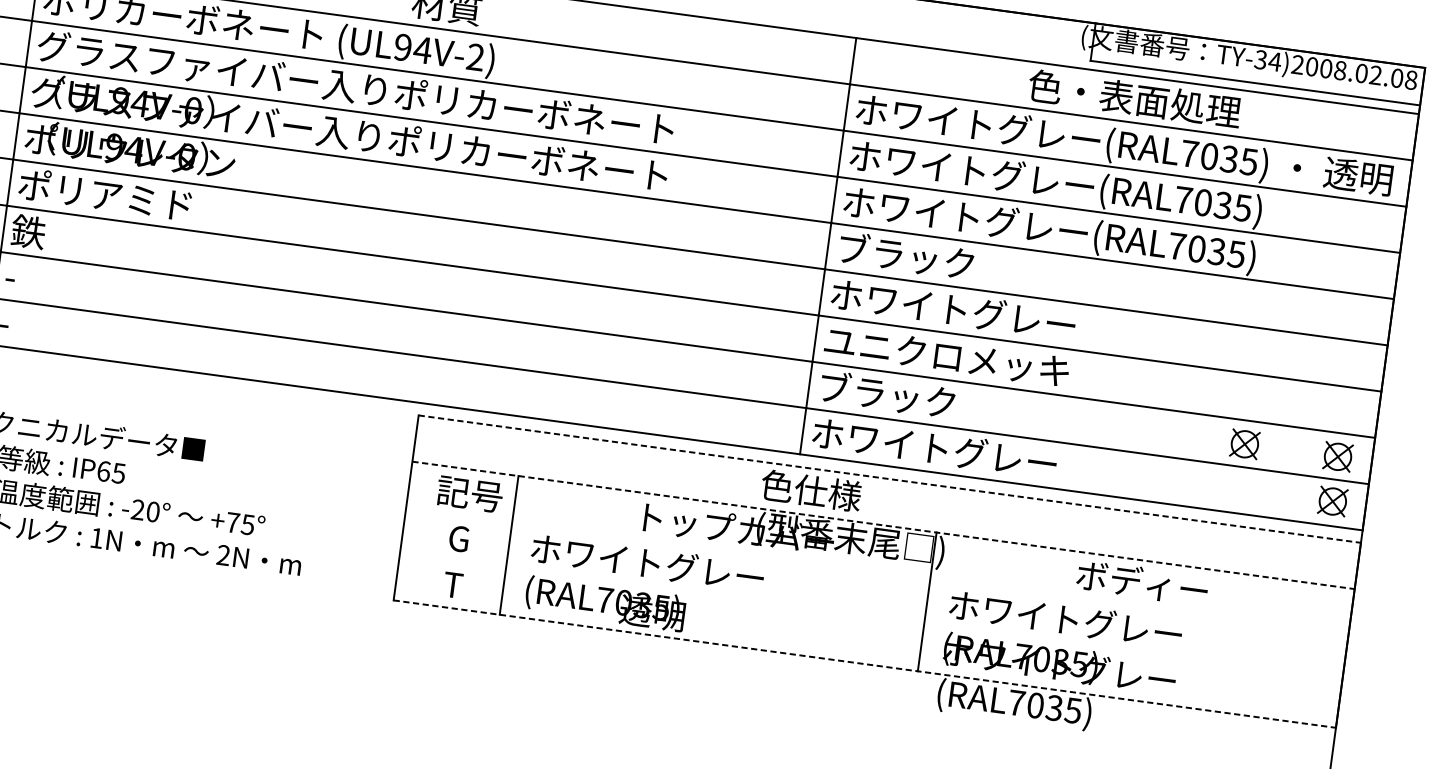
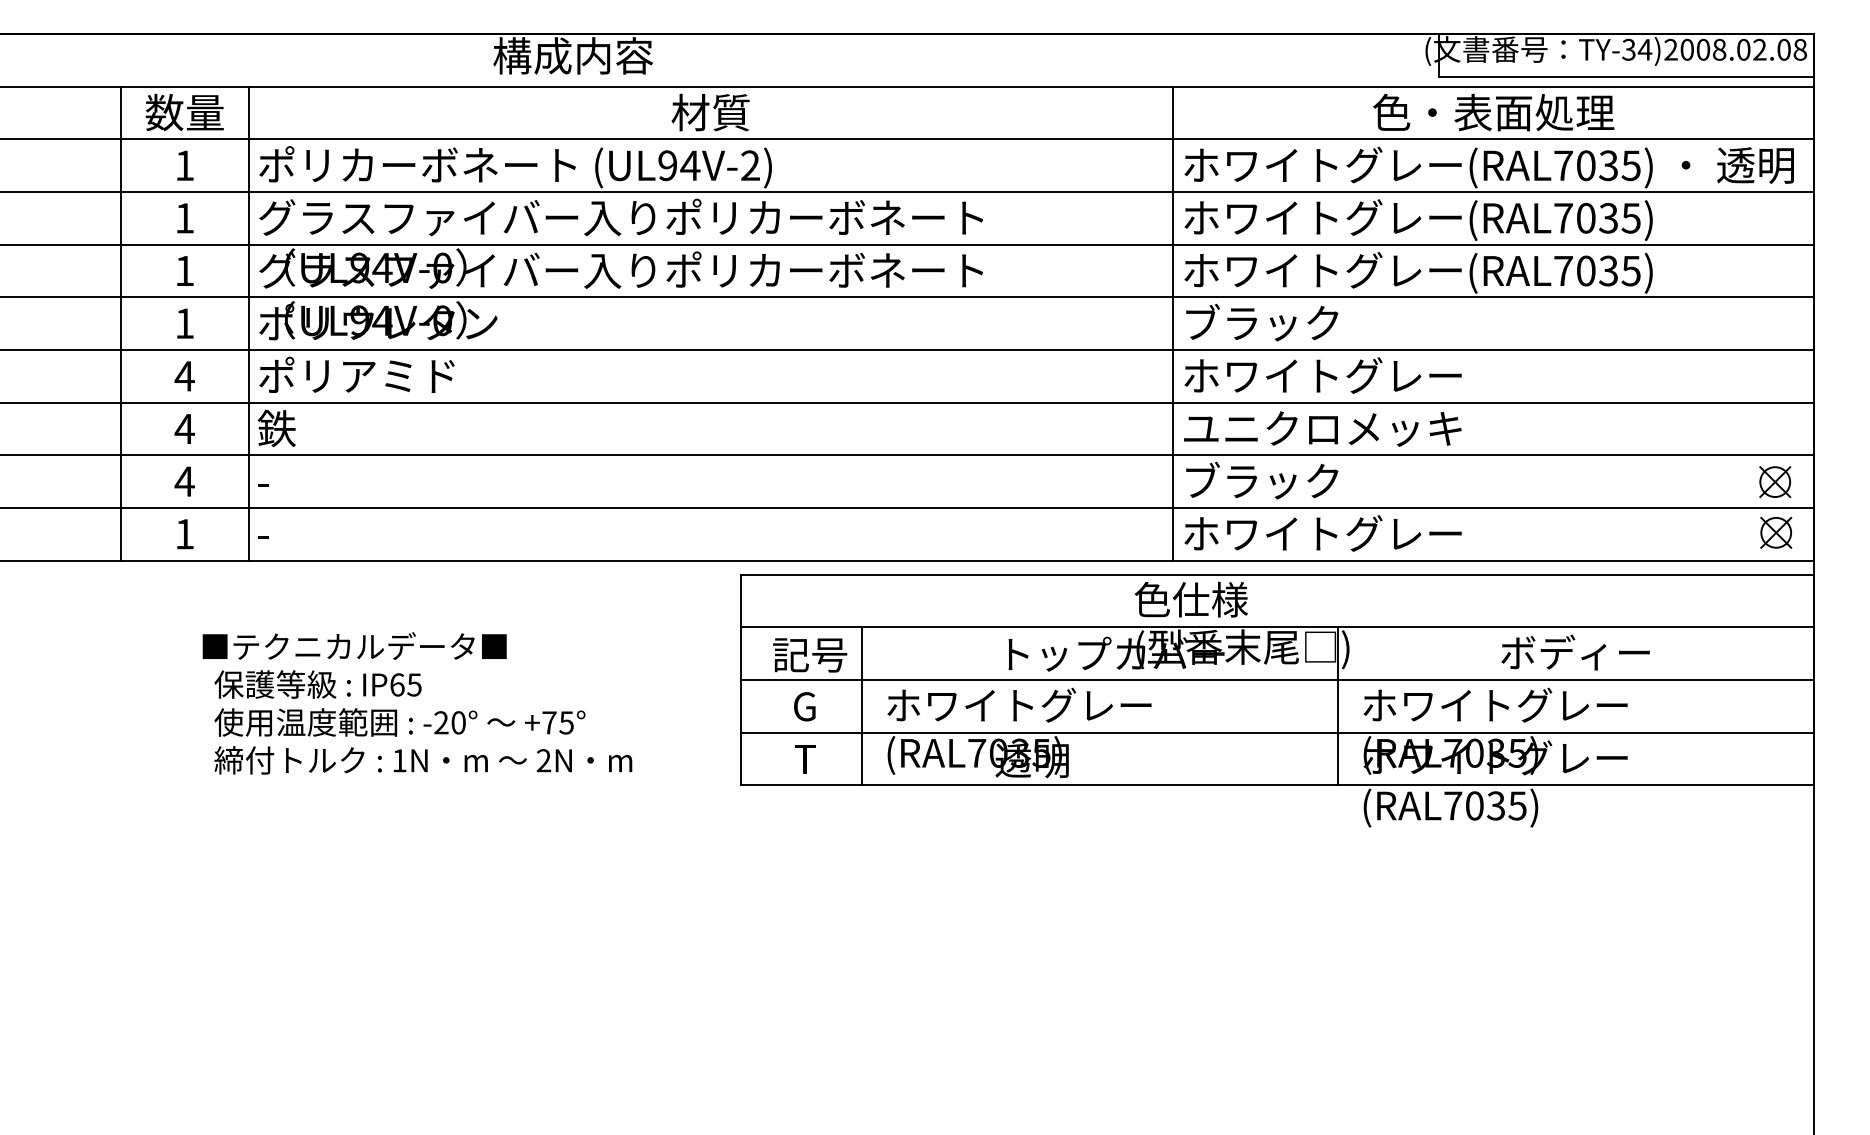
part: (1245, 444) -> (1669, 482), removed
line: (889, 478) -> (1277, 574), dashed -> solid
line: (883, 525) -> (1277, 627), dashed -> solid
line: (876, 571) -> (1276, 680), added
line: (870, 617) -> (1276, 732), added
line: (864, 664) -> (1277, 785), dashed -> solid

